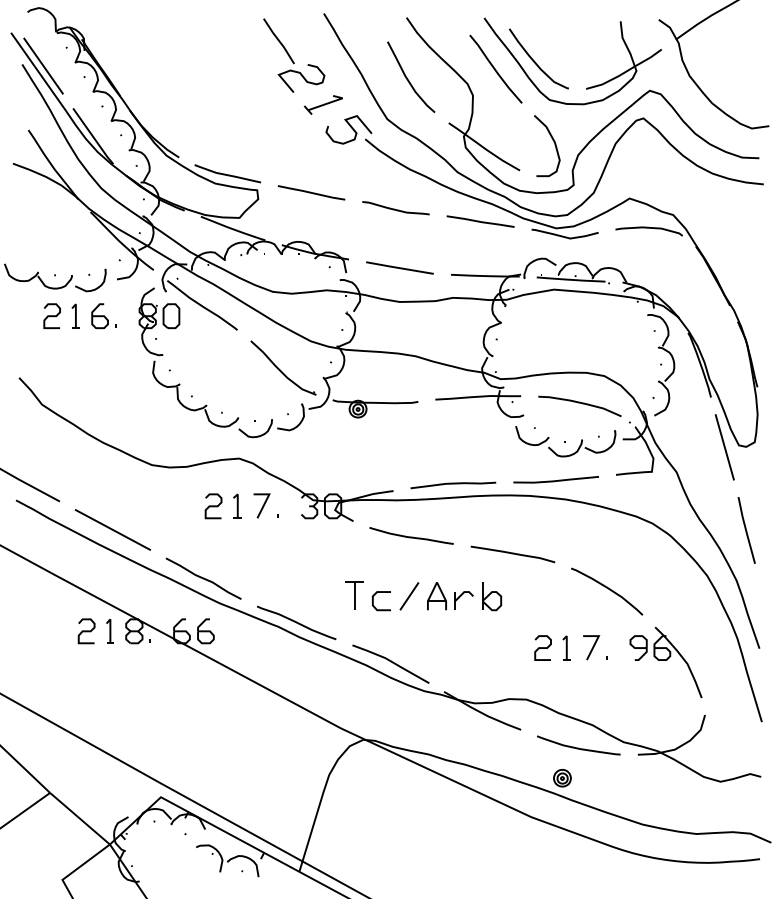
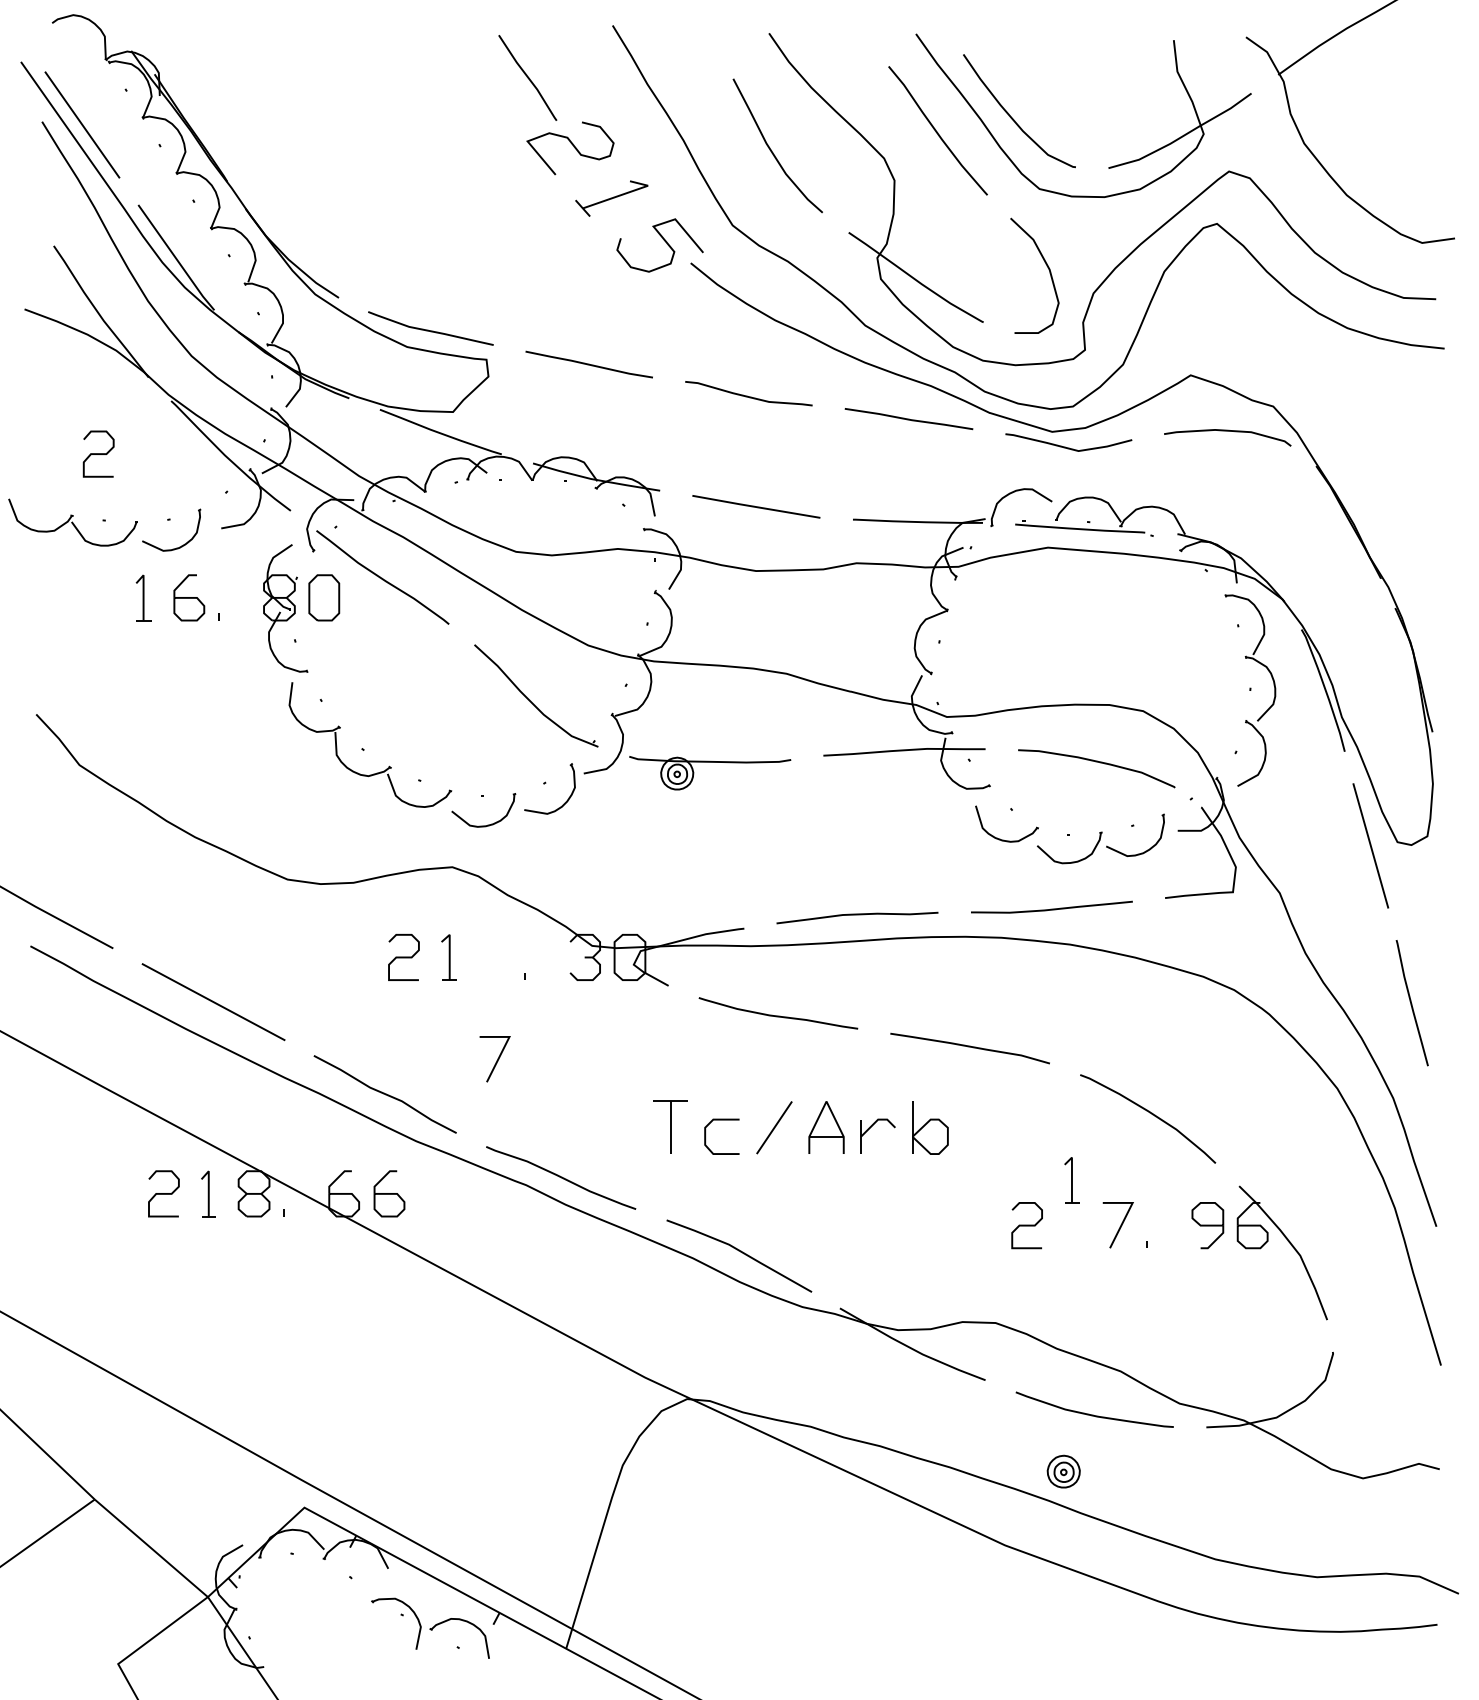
curve: (51, 316) -> (97, 454), moved
line: (262, 505) -> (496, 1058), moved
part: (566, 647) -> (1071, 1179), moved

